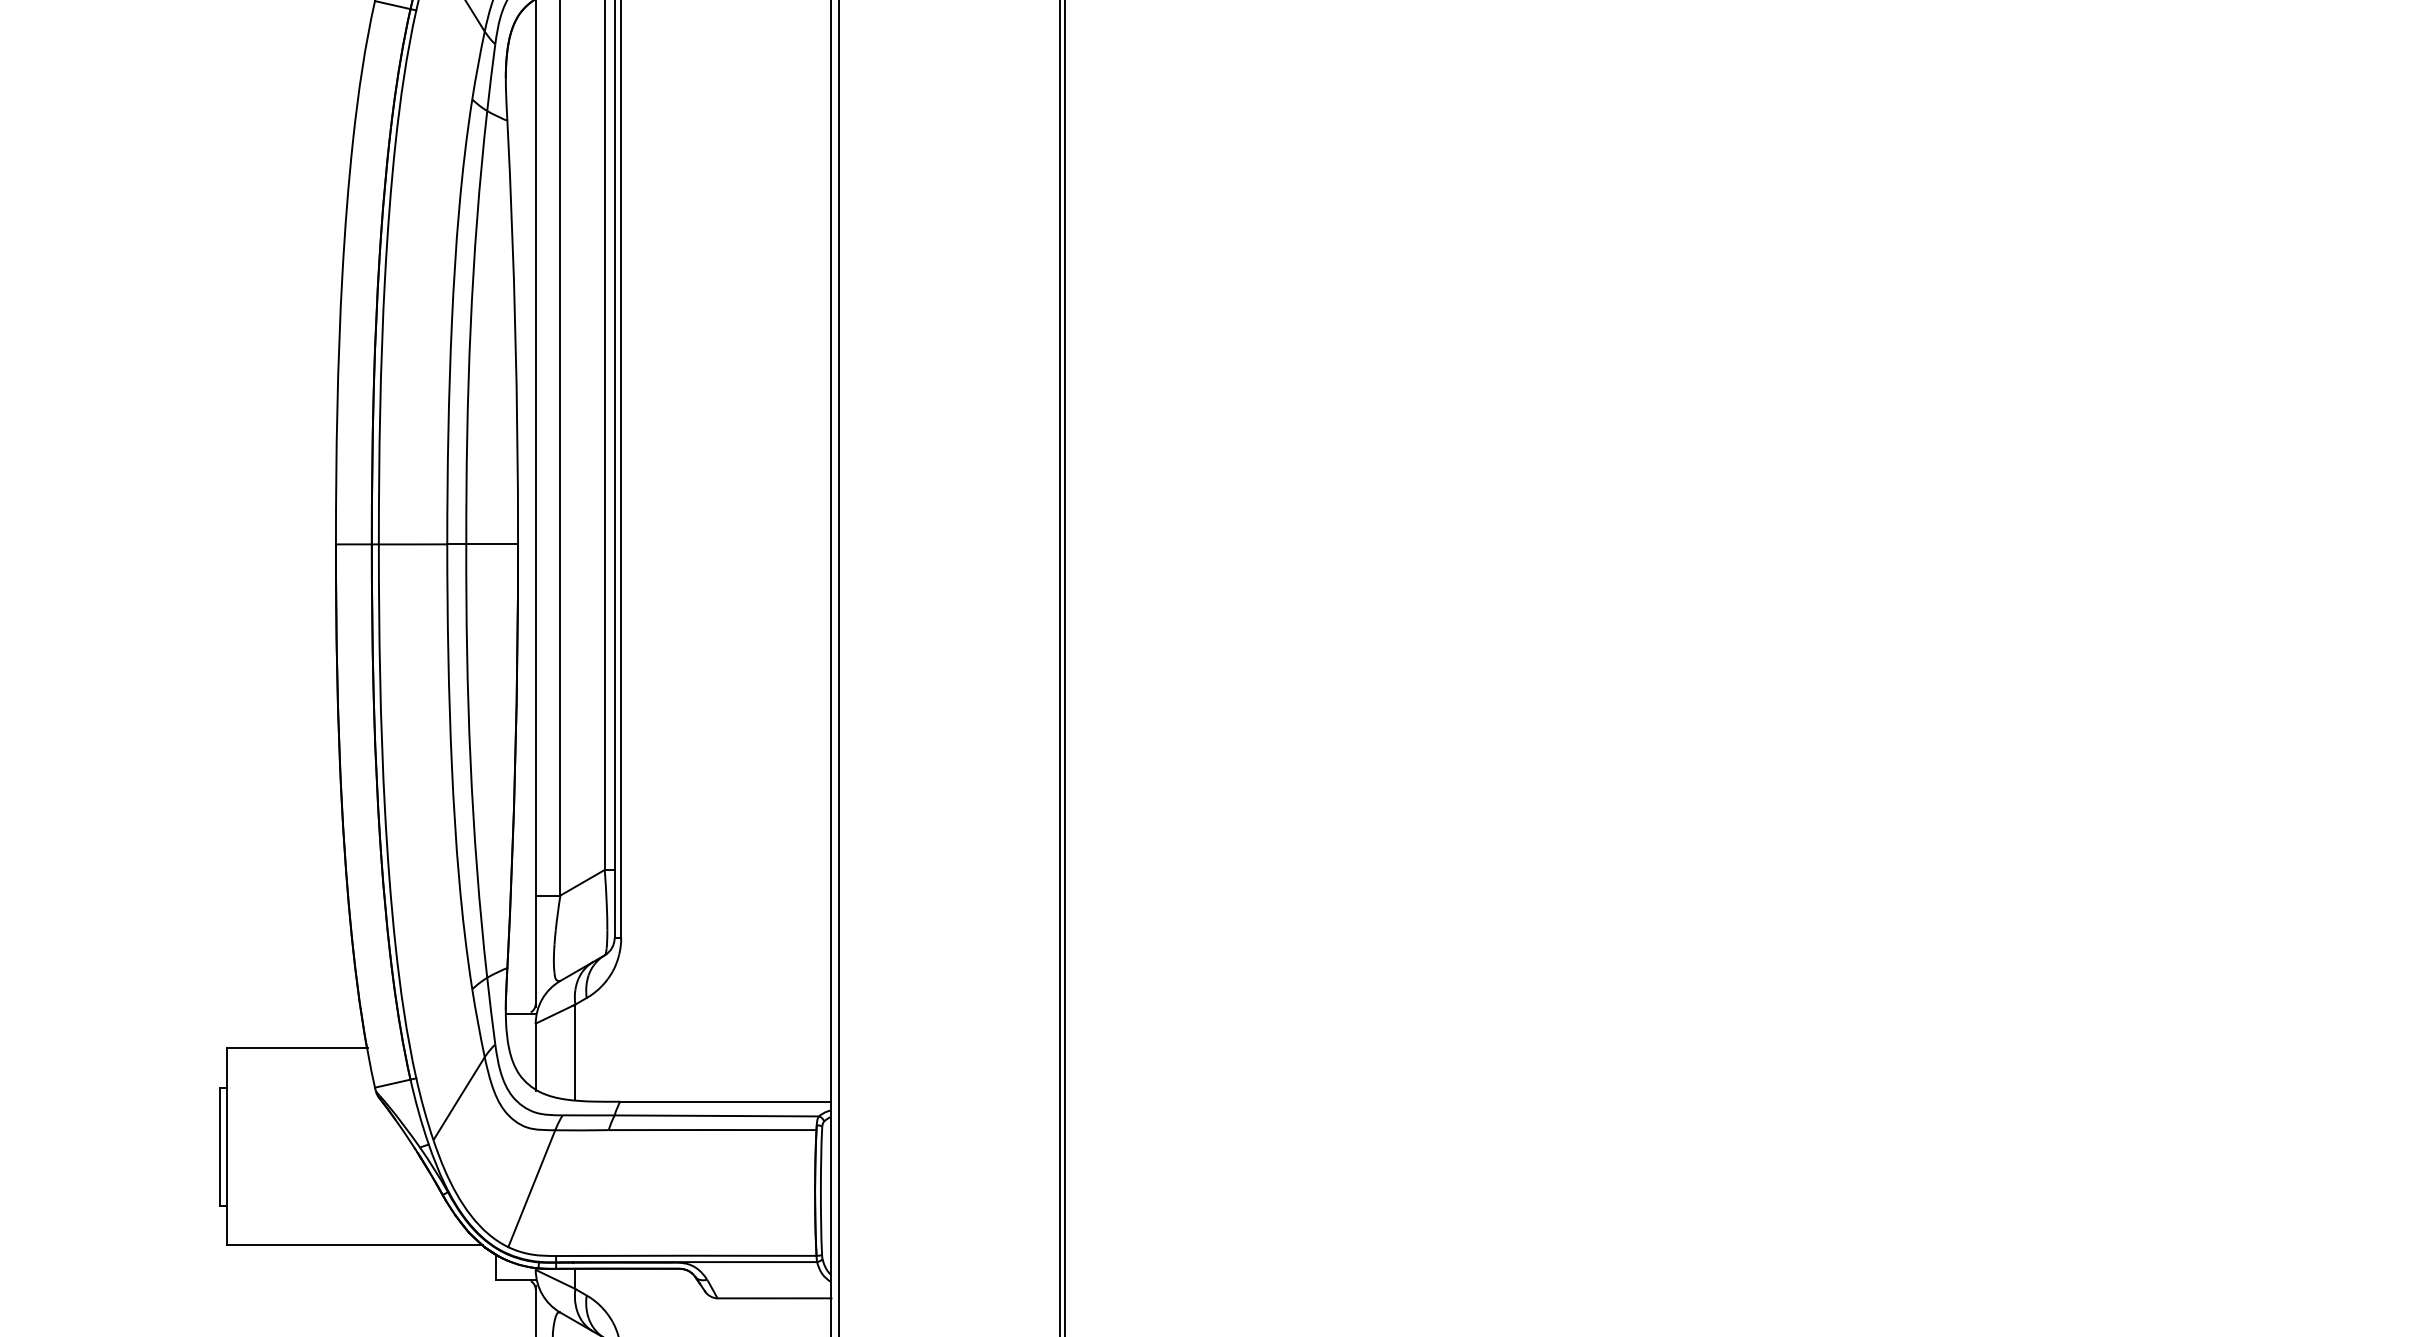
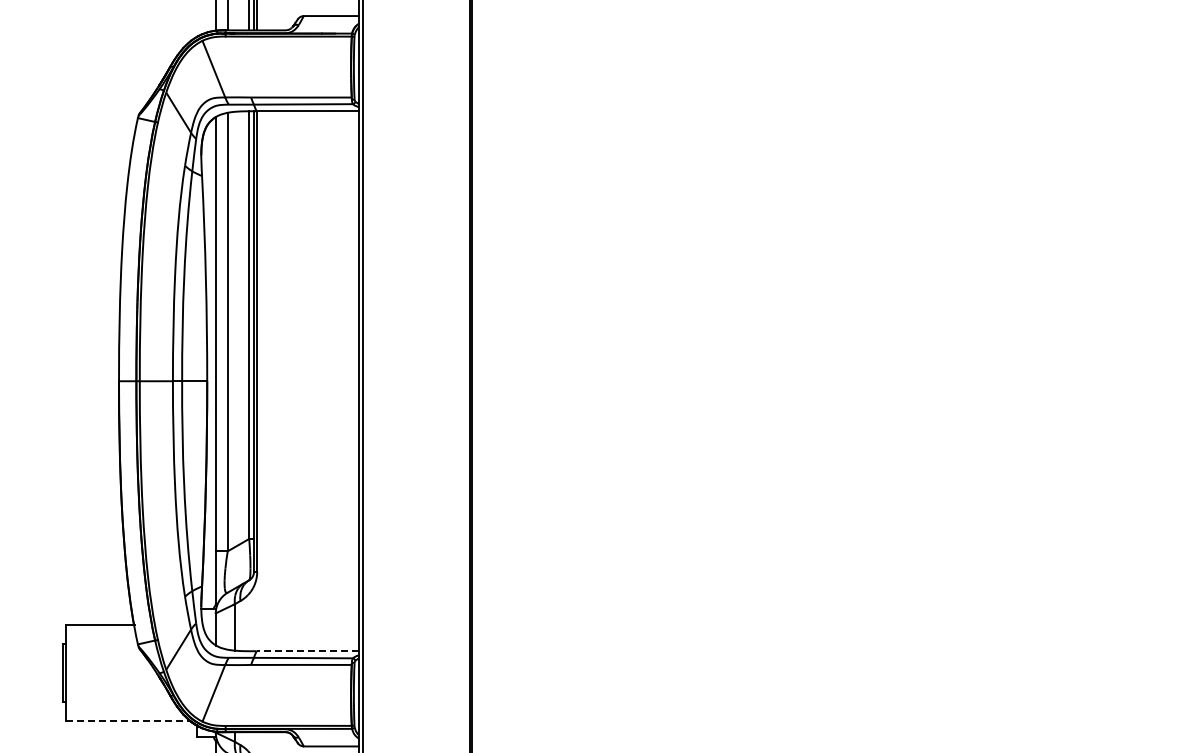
line: (725, 1102) -> (307, 651), solid -> dashed
line: (355, 1244) -> (128, 720), solid -> dashed

